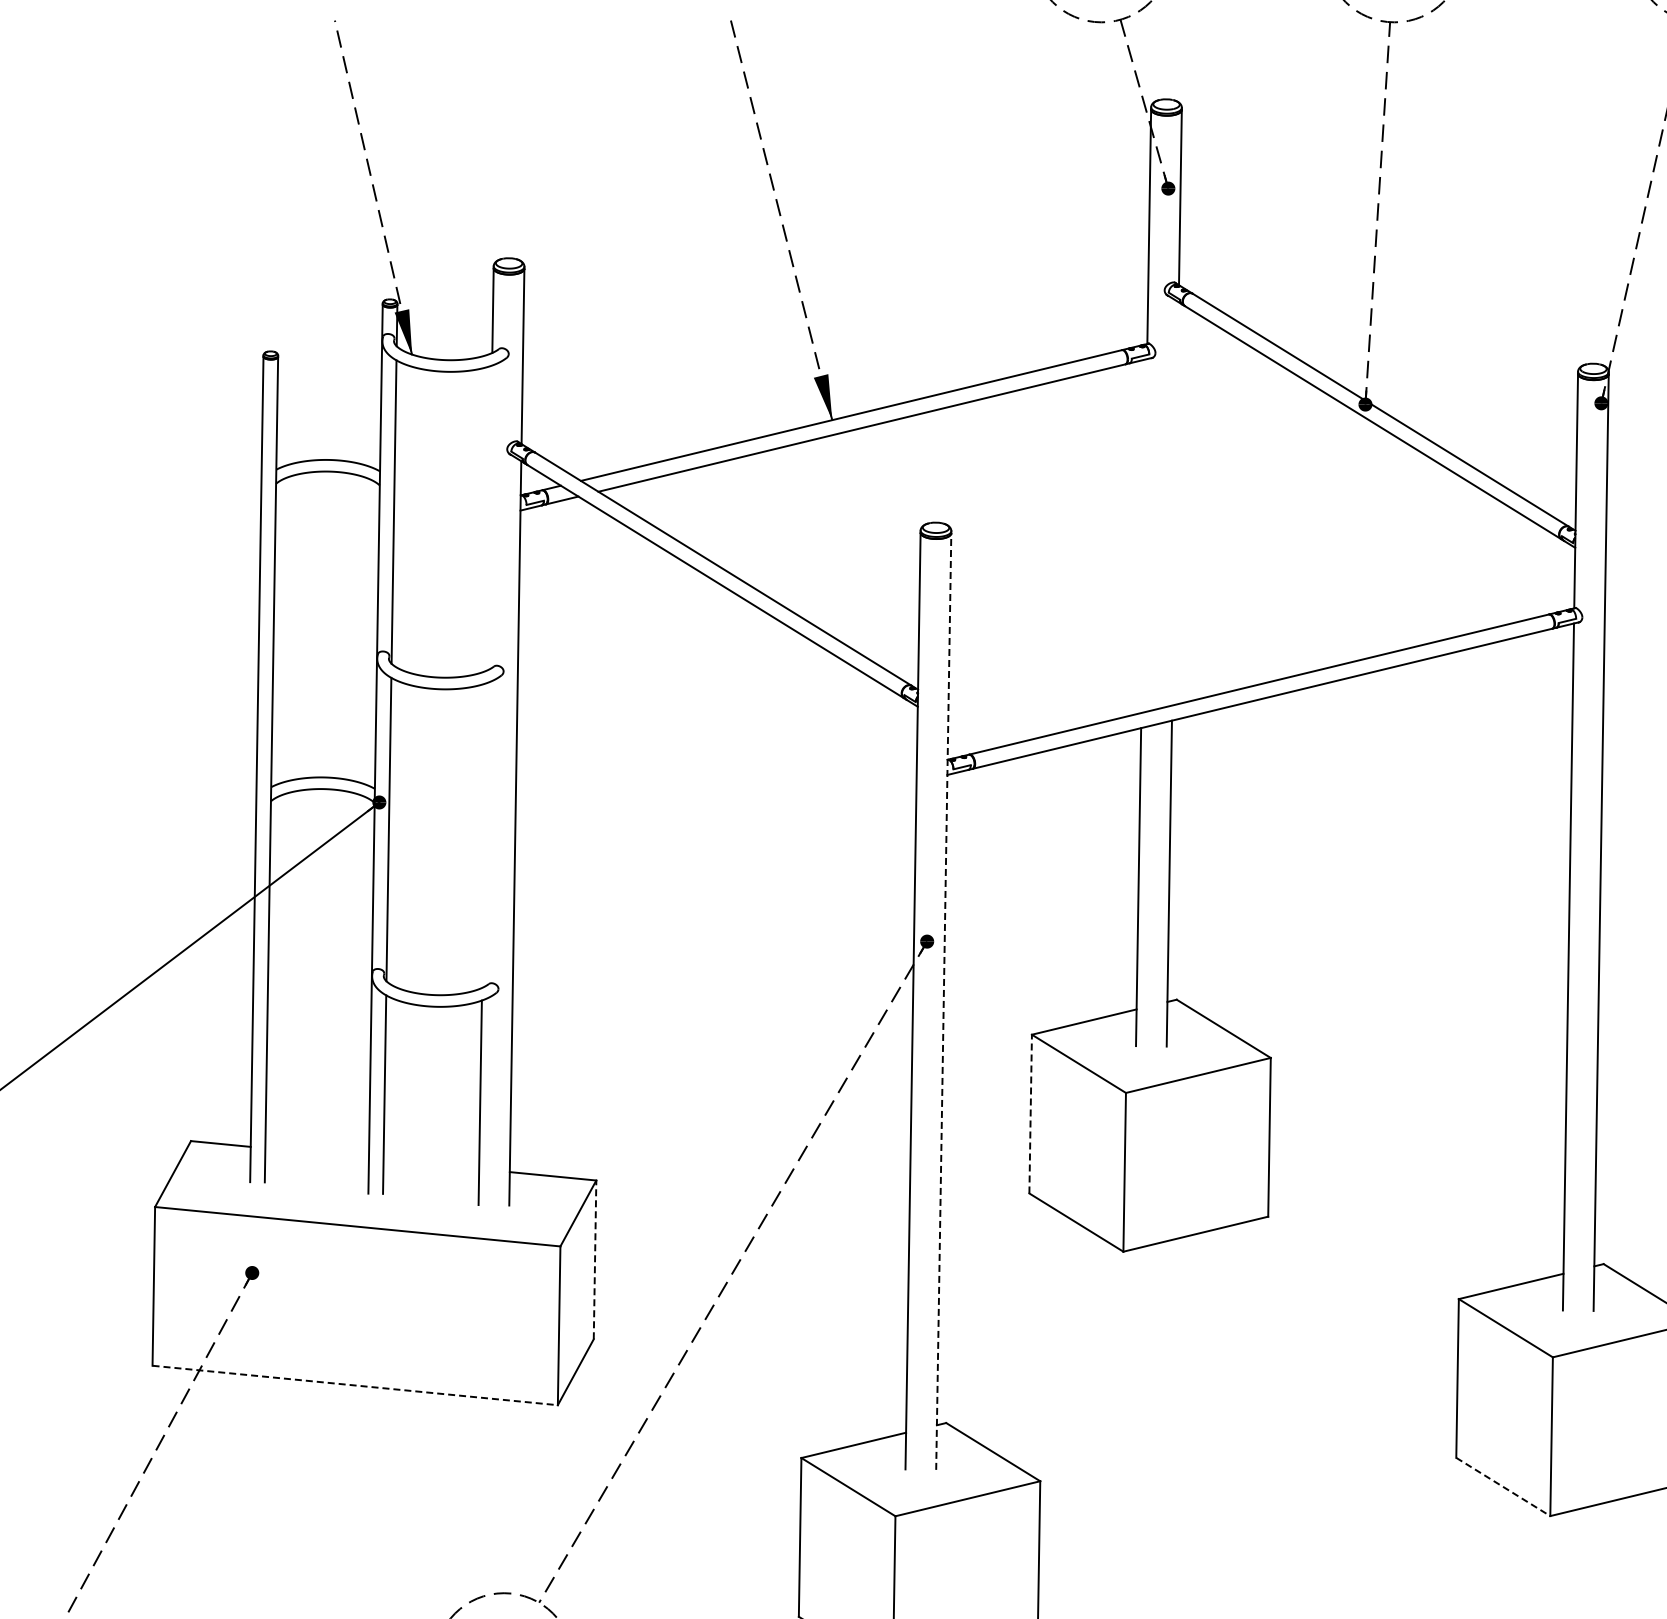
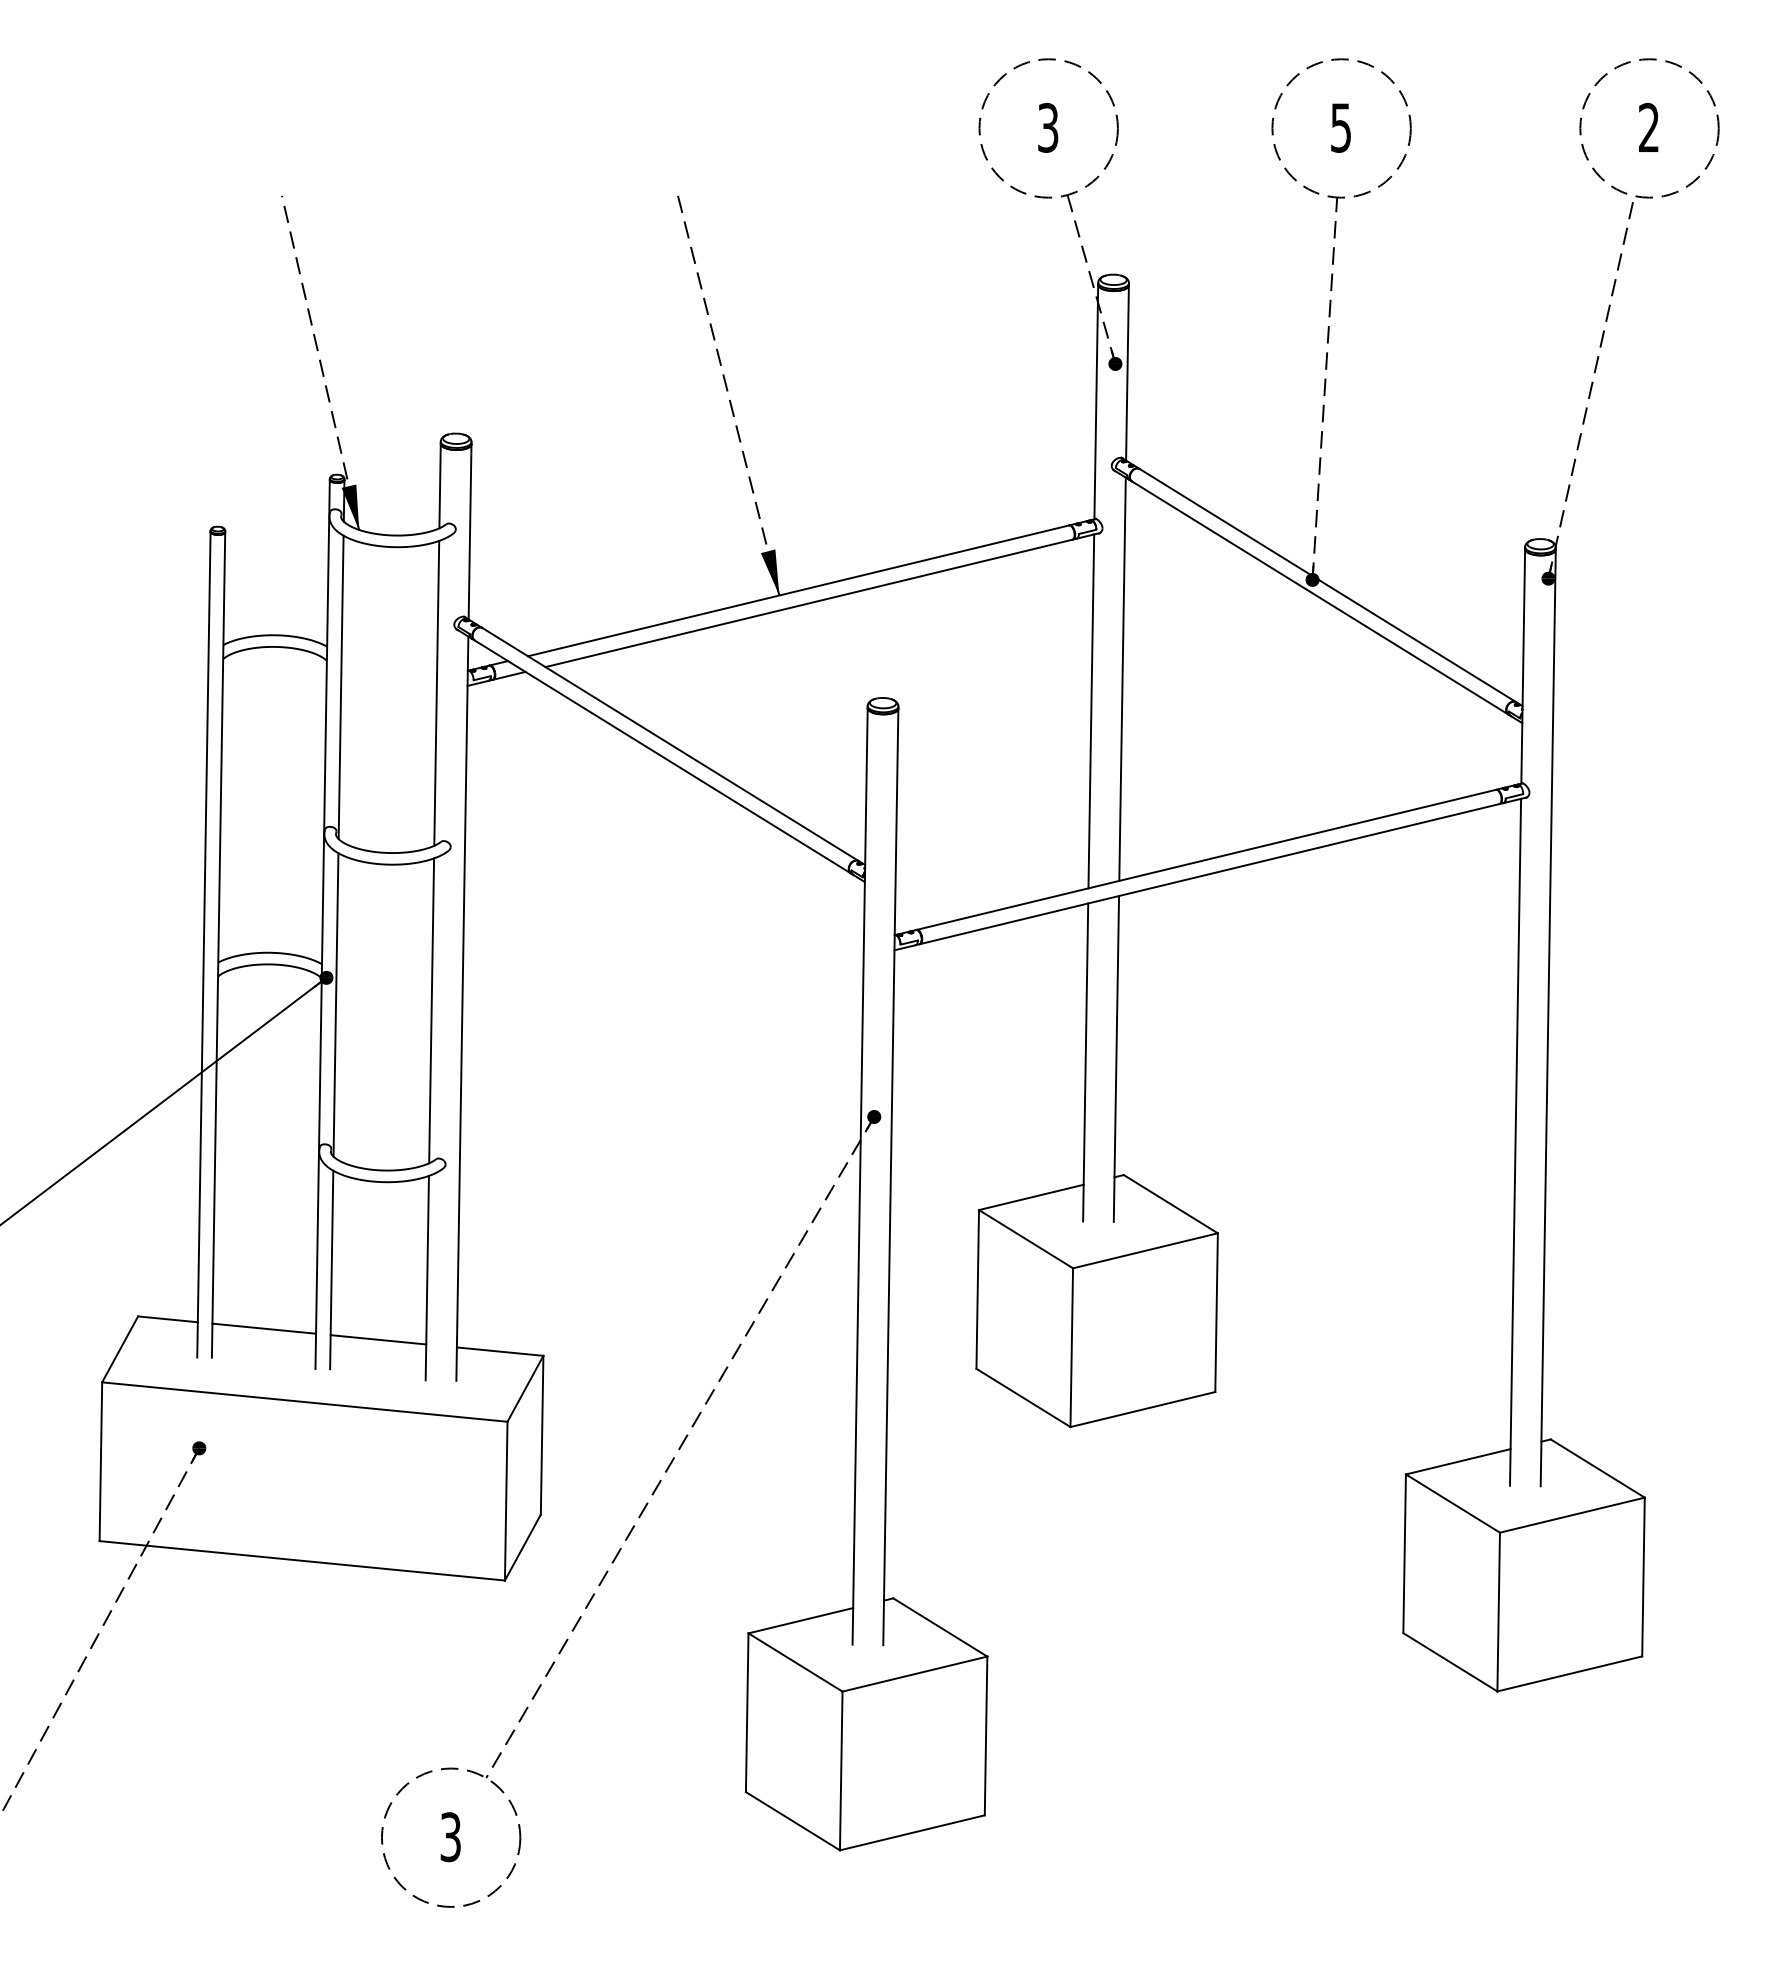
line: (1175, 503) -> (1122, 678), added
line: (489, 517) -> (436, 692), added
line: (1144, 536) -> (1091, 711), added
line: (484, 835) -> (431, 1010), added
line: (943, 1001) -> (890, 1176), dashed -> solid
line: (1030, 1113) -> (977, 1288), dashed -> solid
line: (317, 1153) -> (264, 1328), added
line: (431, 1164) -> (378, 1339), added
line: (595, 1259) -> (542, 1434), dashed -> solid
line: (355, 1385) -> (302, 1560), dashed -> solid
line: (1503, 1487) -> (1450, 1662), dashed -> solid

